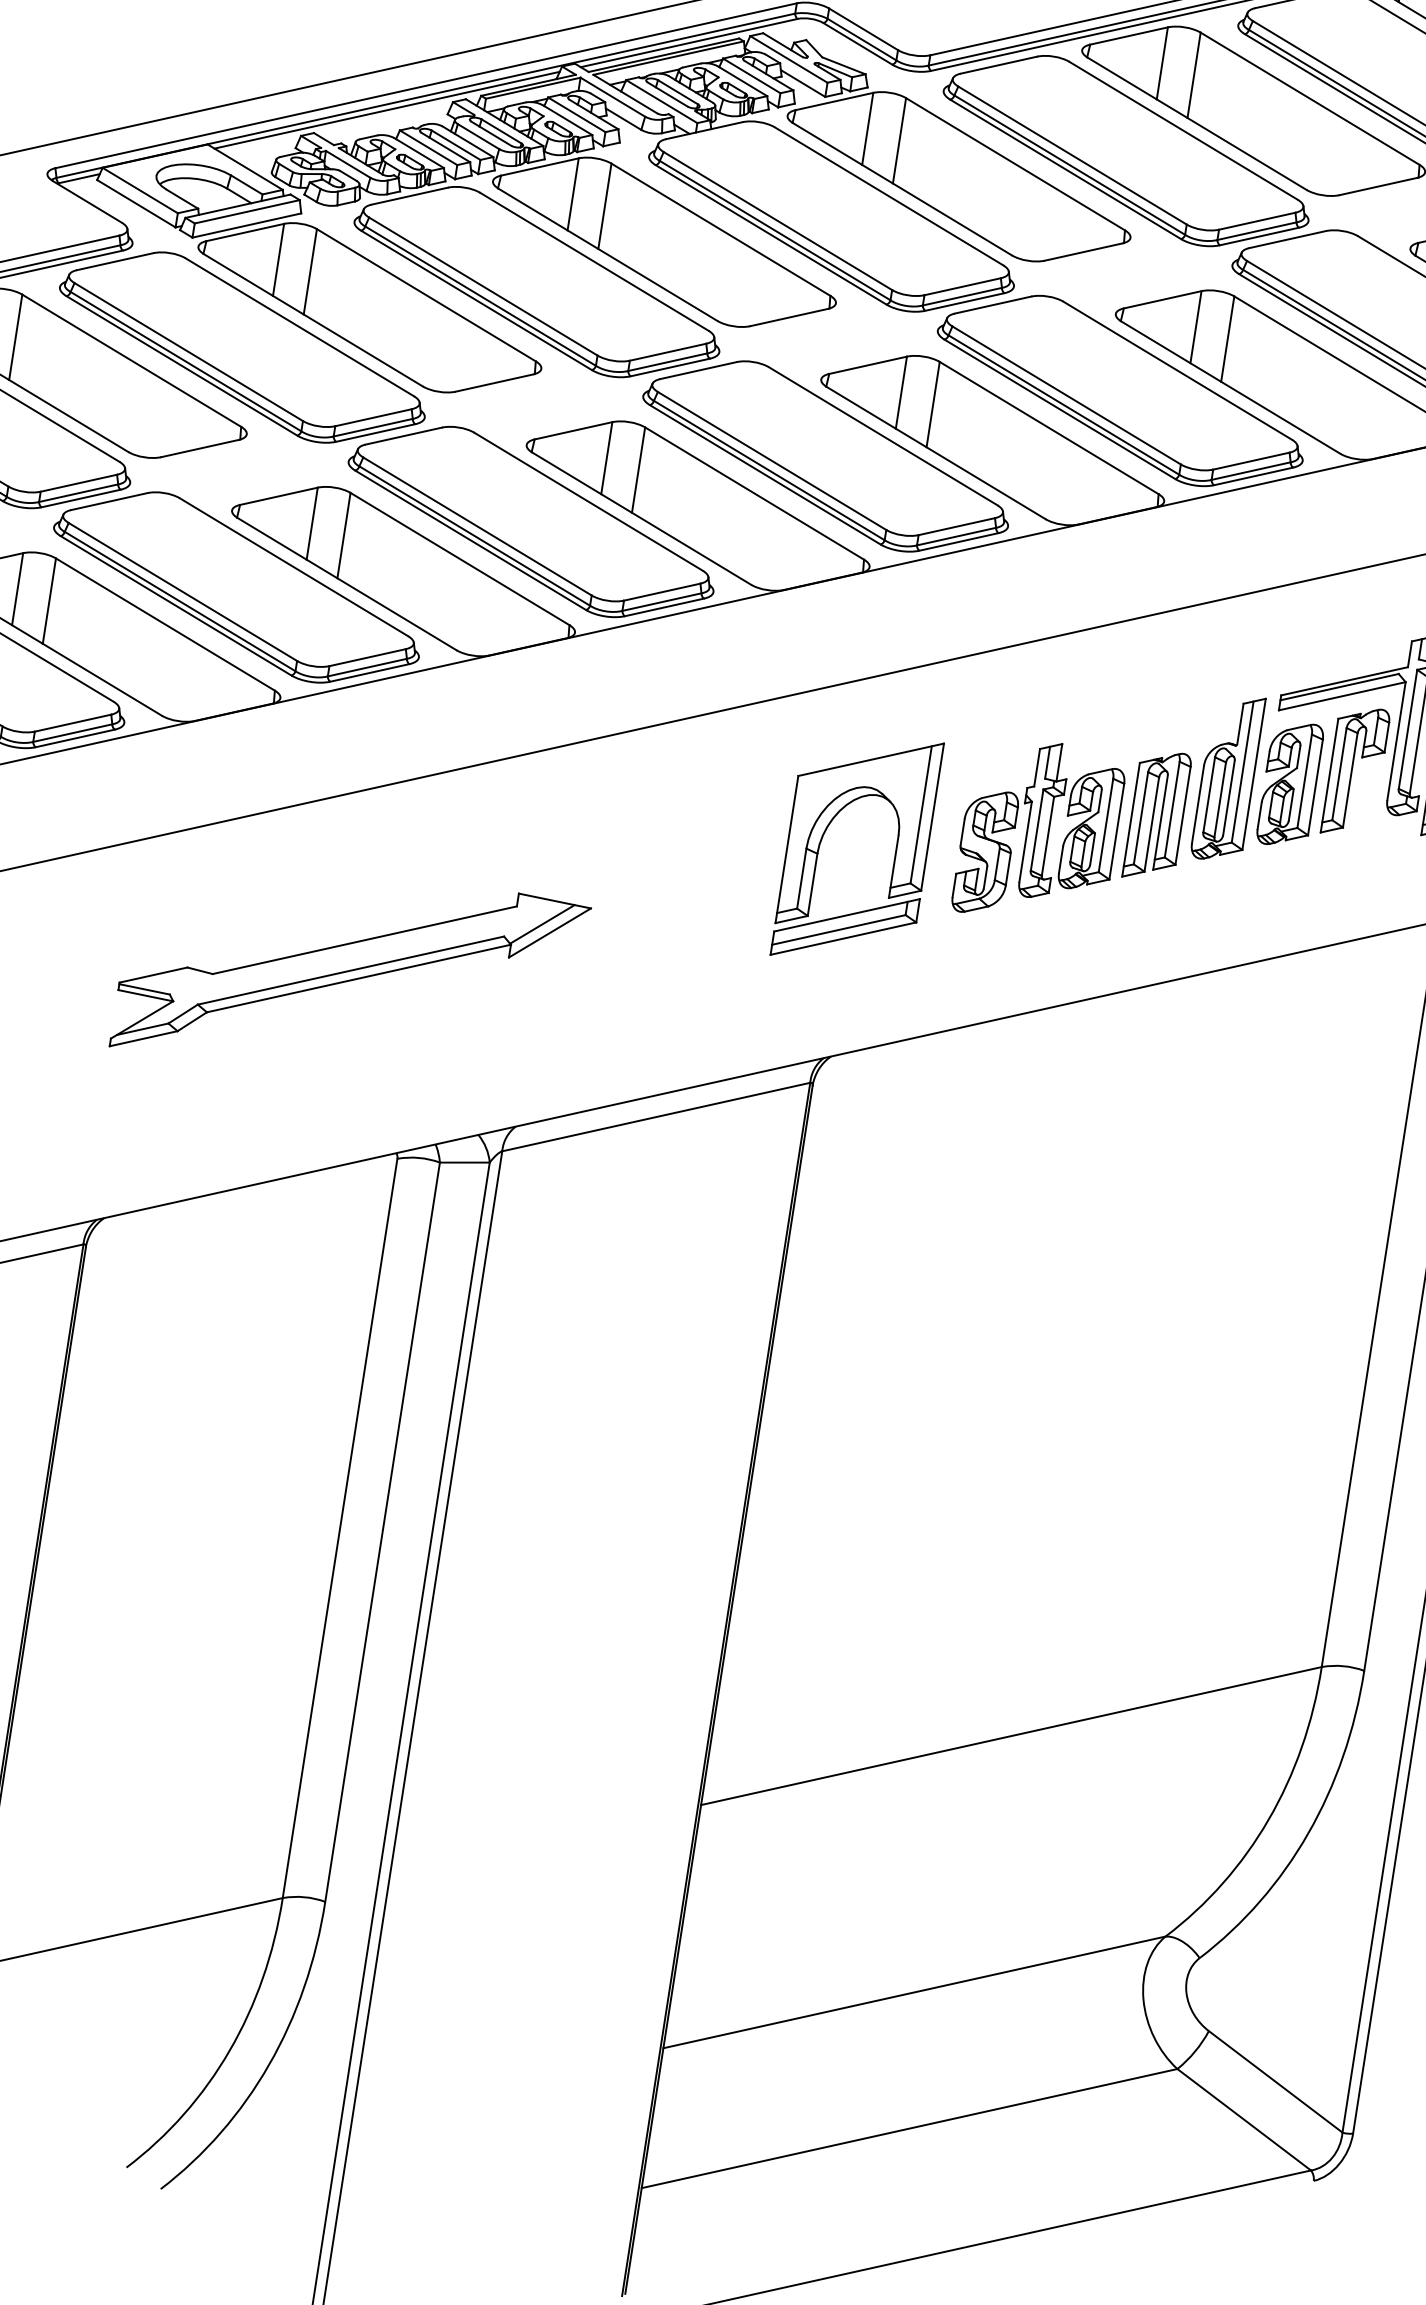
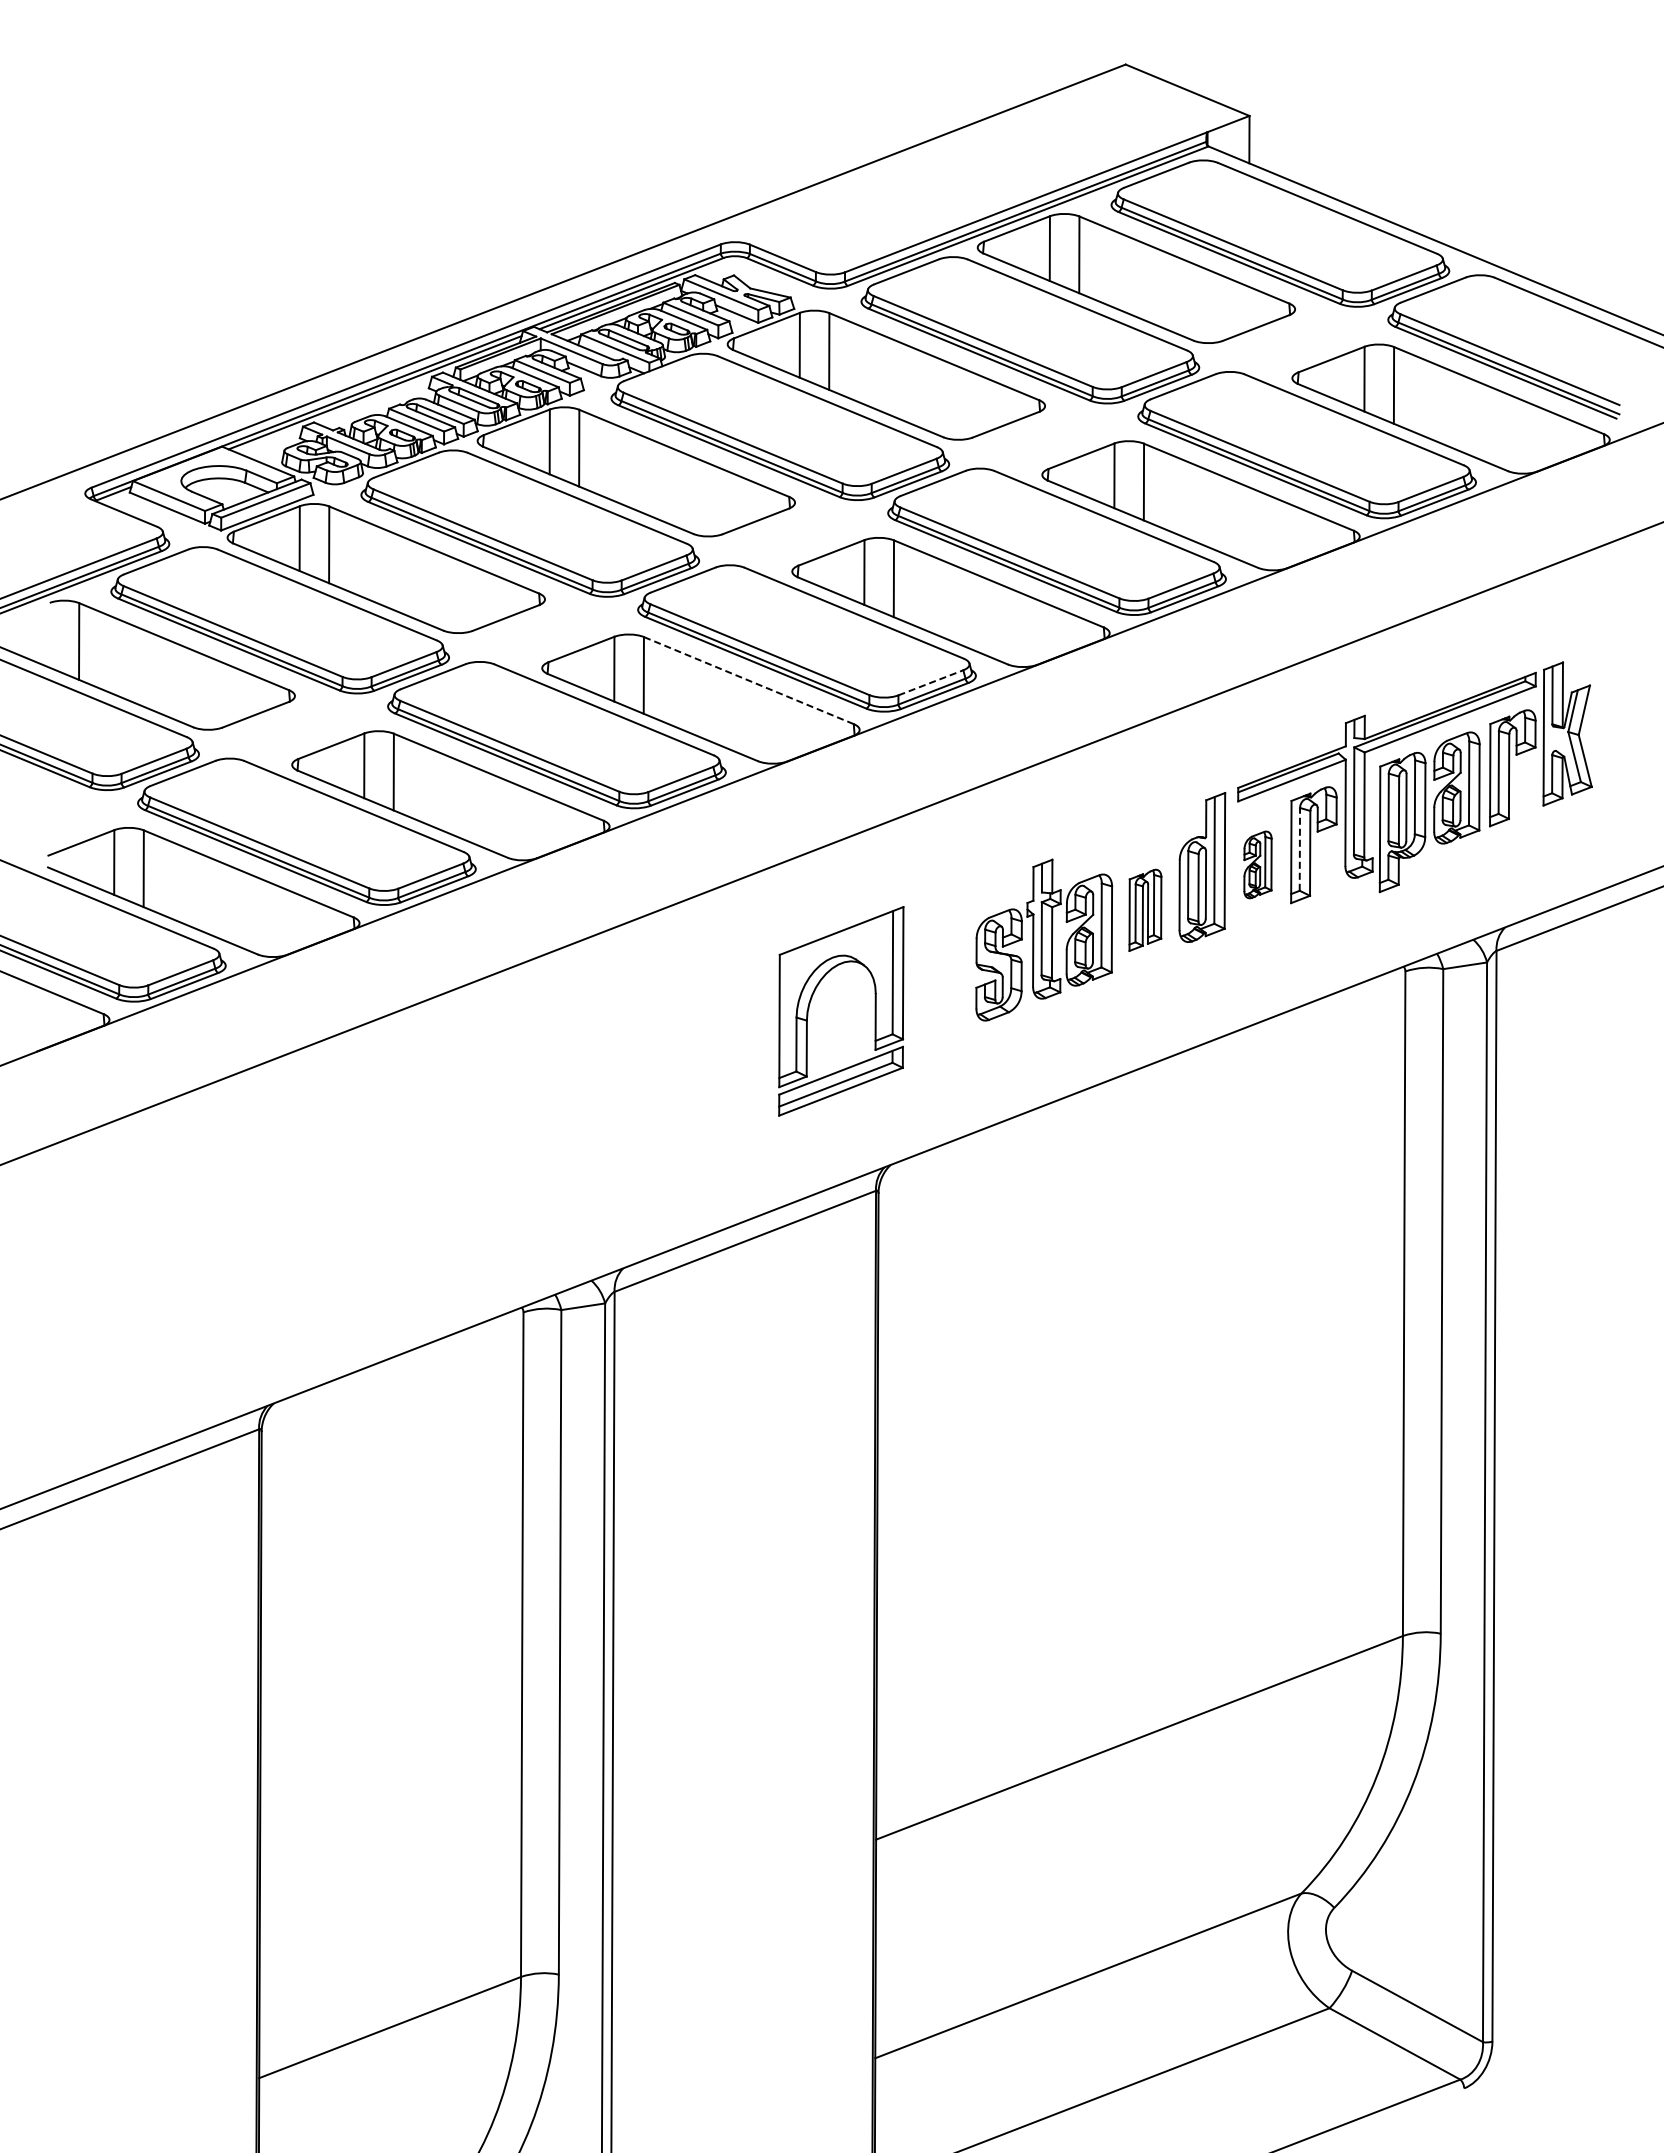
line: (754, 493) -> (748, 680), solid -> dashed
line: (956, 526) -> (930, 682), solid -> dashed
line: (1339, 773) -> (1299, 848), solid -> dashed
part: (1289, 783) -> (1257, 864), size x0.6
part: (1157, 816) -> (1145, 910), size x0.7
part: (827, 830) -> (812, 998), moved
part: (350, 975) -> (457, 1157), removed

